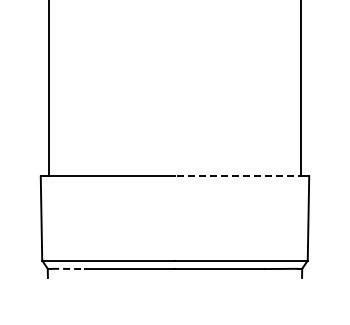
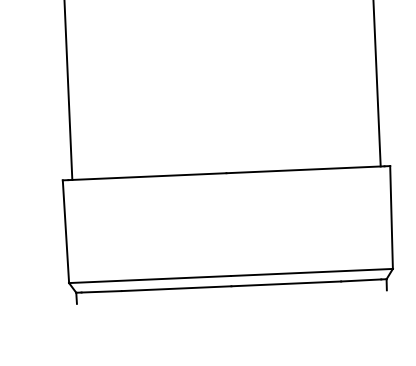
line: (239, 176) -> (305, 169), dashed -> solid
line: (69, 268) -> (102, 291), dashed -> solid

